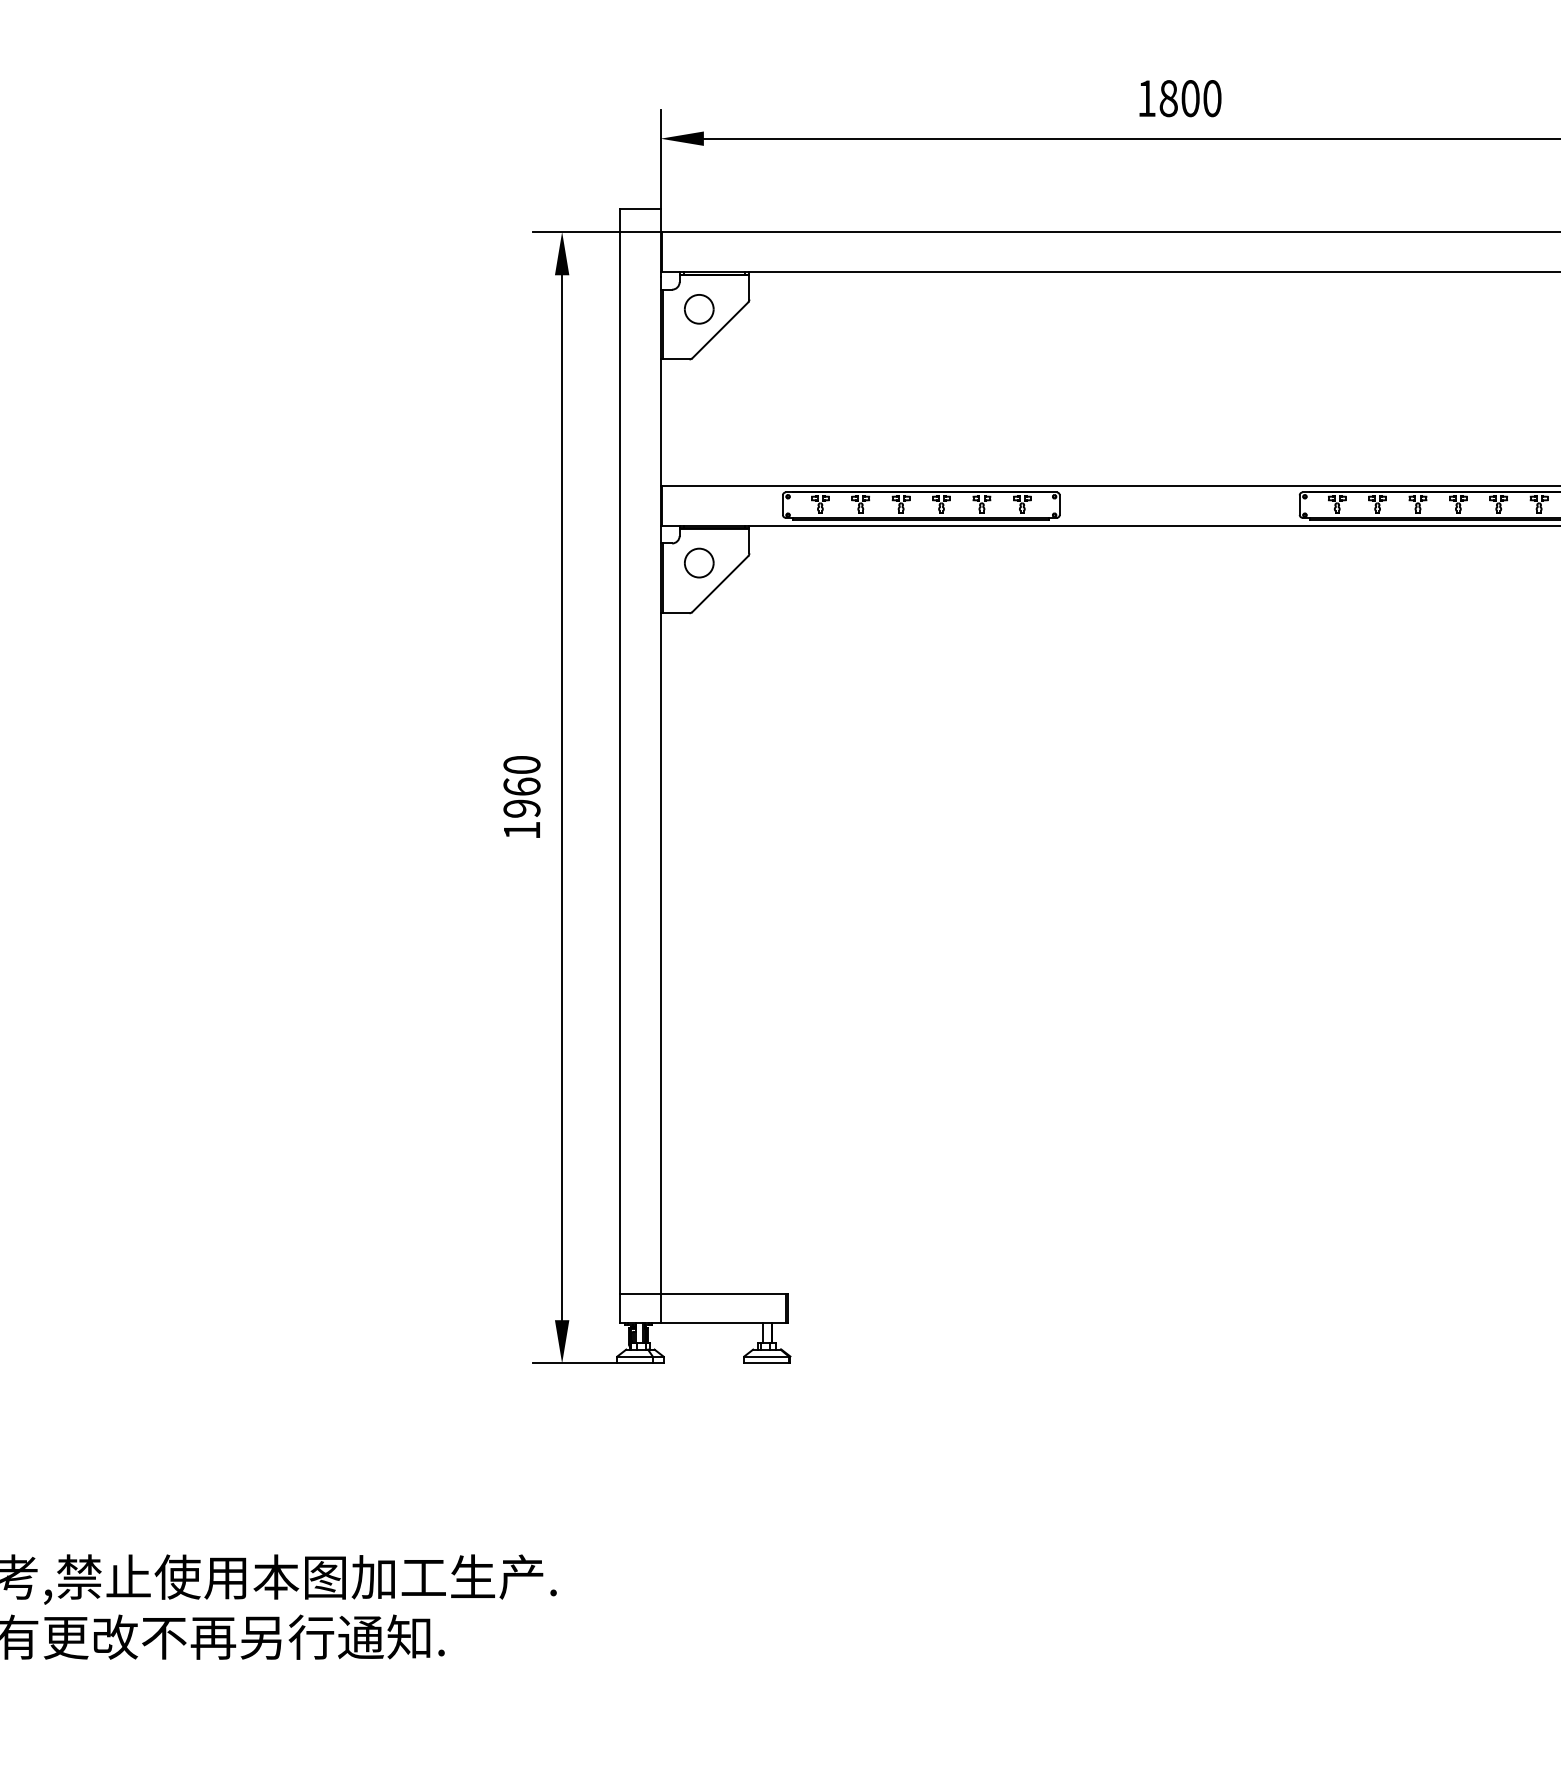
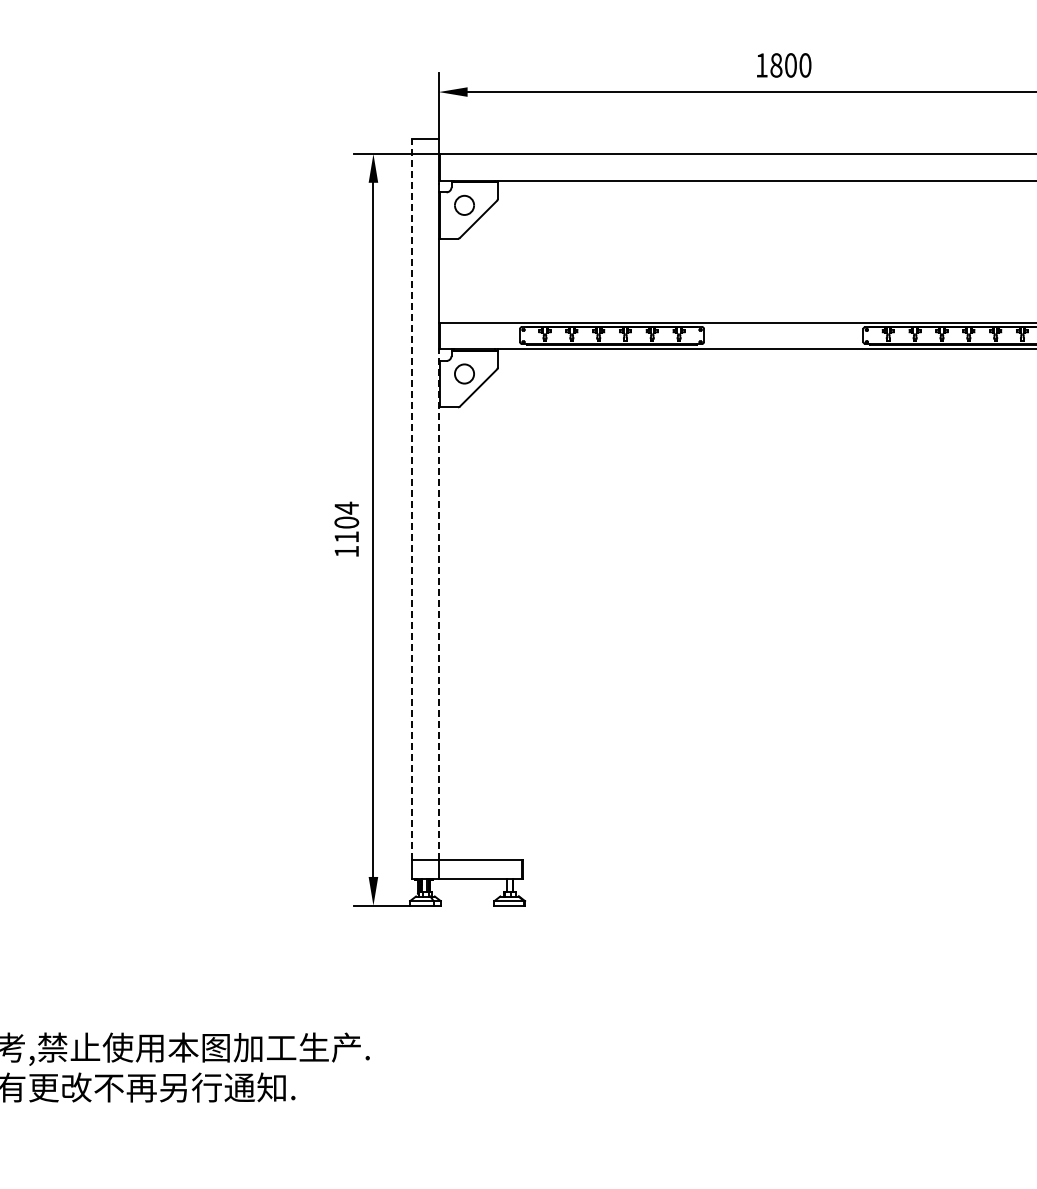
line: (620, 750) -> (412, 498), solid -> dashed
text: (521, 786) -> (346, 522), 1960 -> 1104
line: (660, 910) -> (438, 604), solid -> dashed

